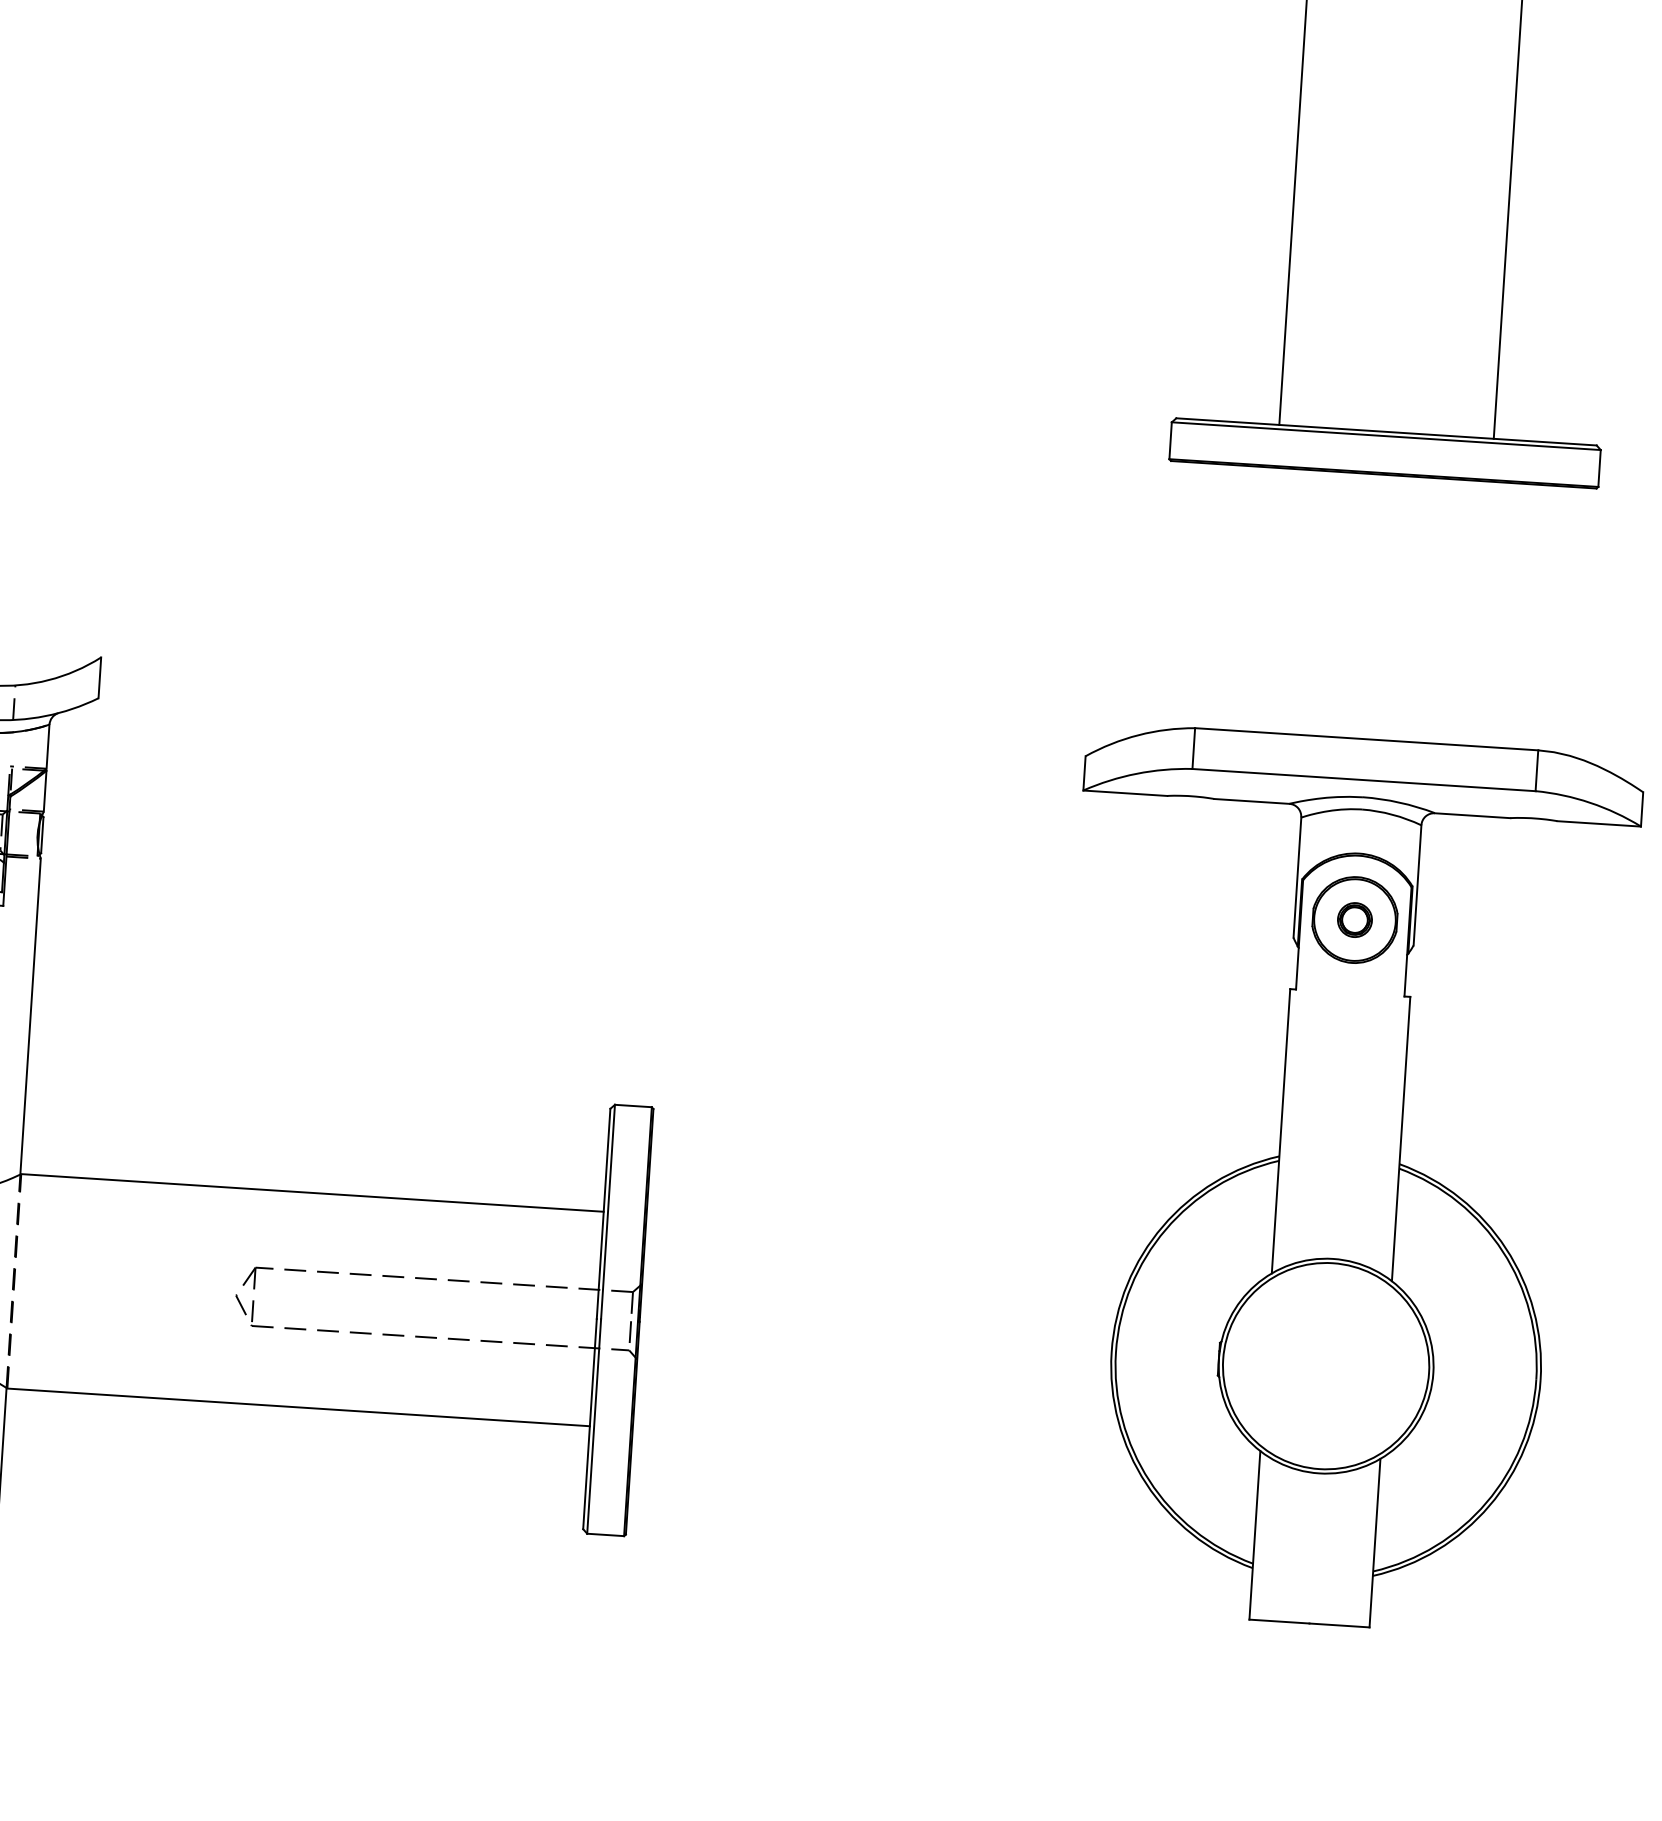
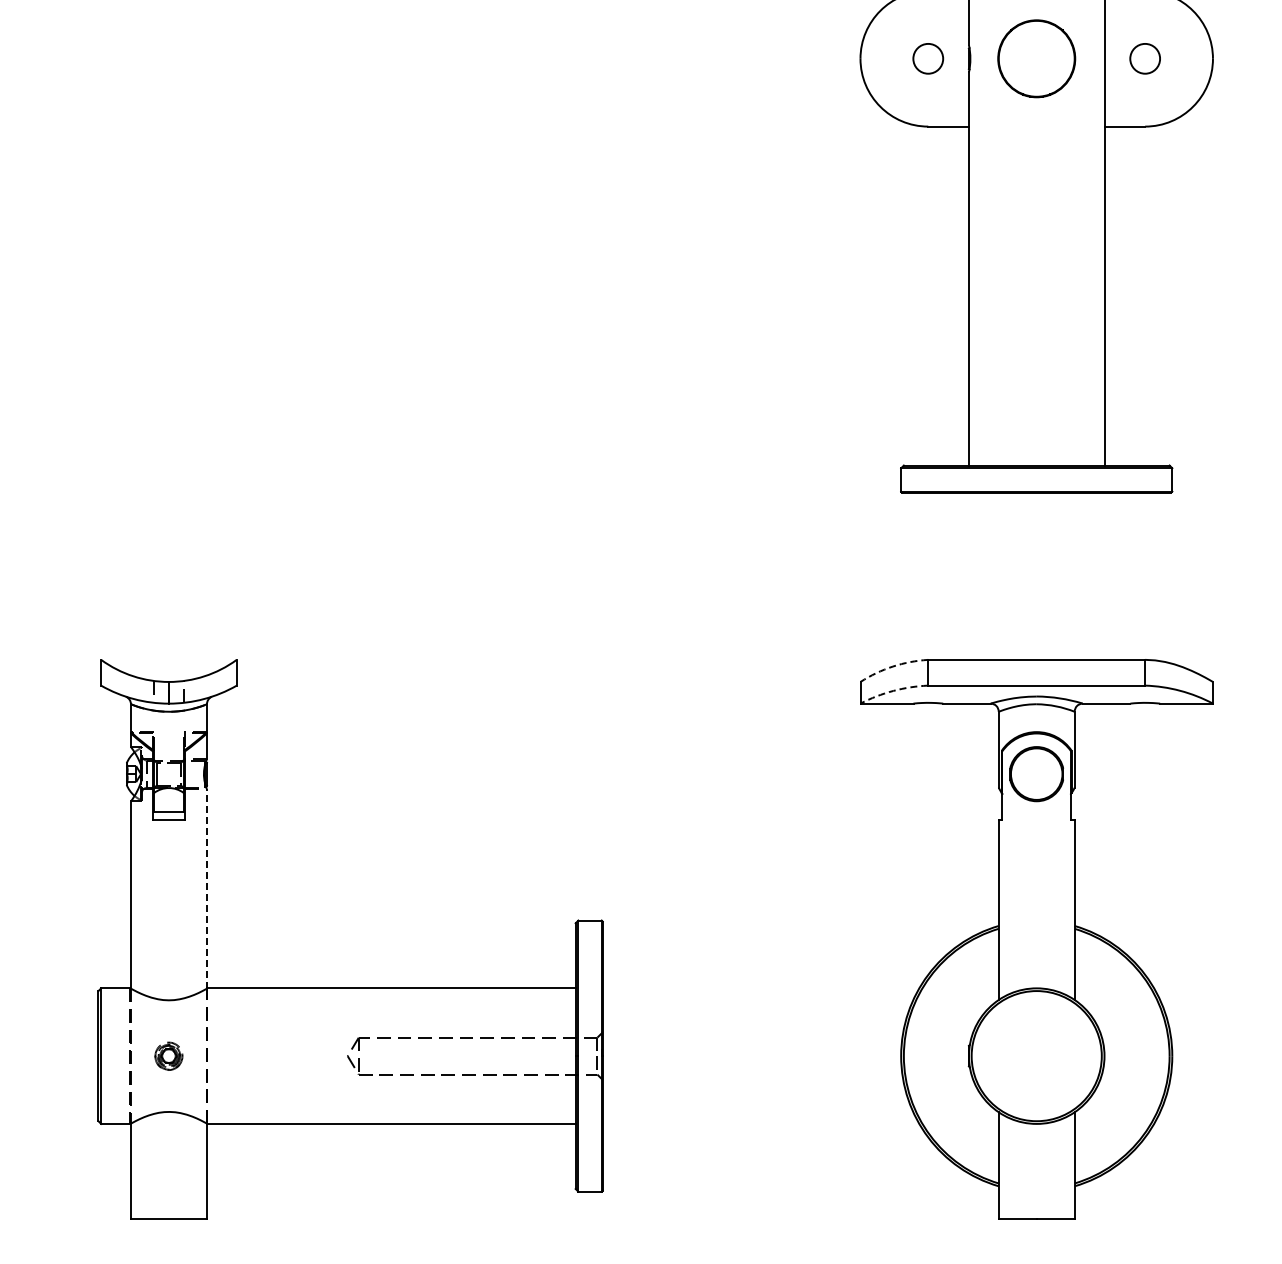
arc: (1137, 735) -> (892, 666), solid -> dashed
arc: (1136, 773) -> (893, 690), solid -> dashed
part: (1354, 919) -> (1036, 773), removed
line: (29, 1016) -> (206, 888), solid -> dashed

